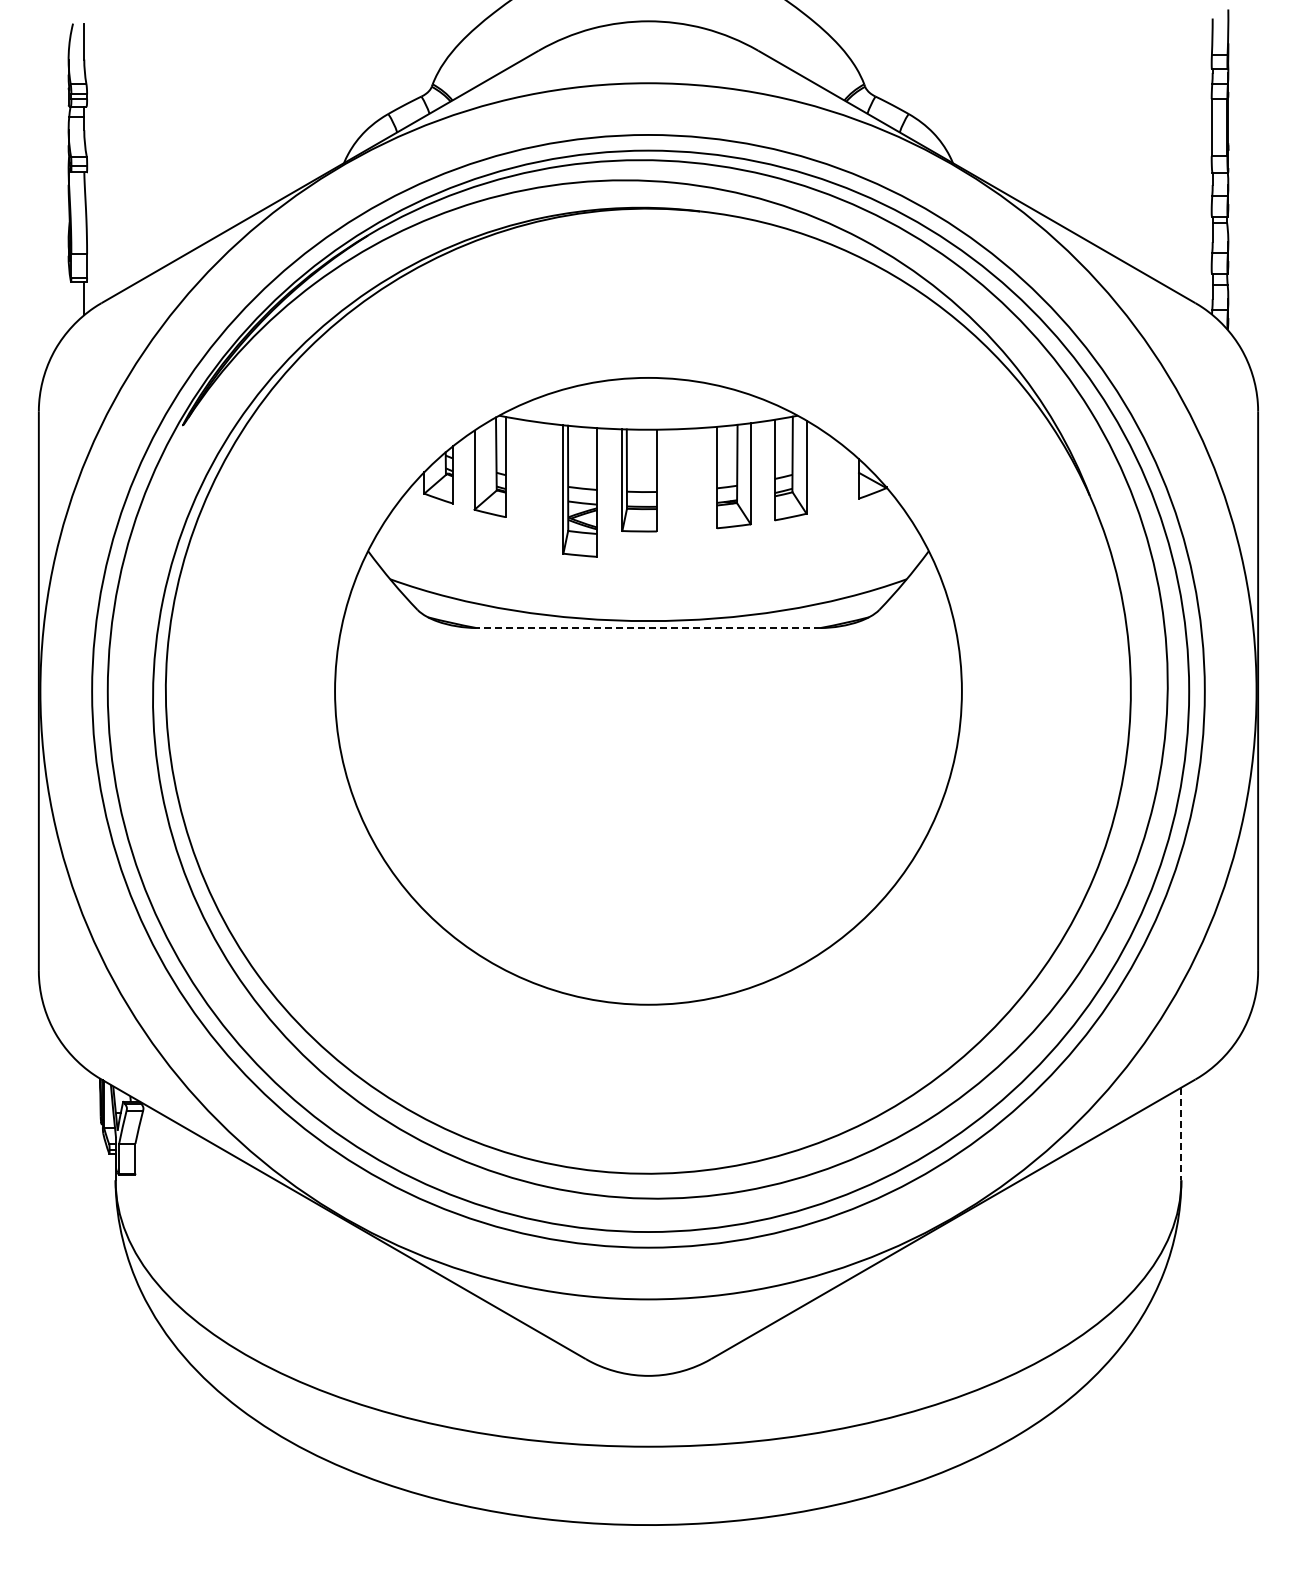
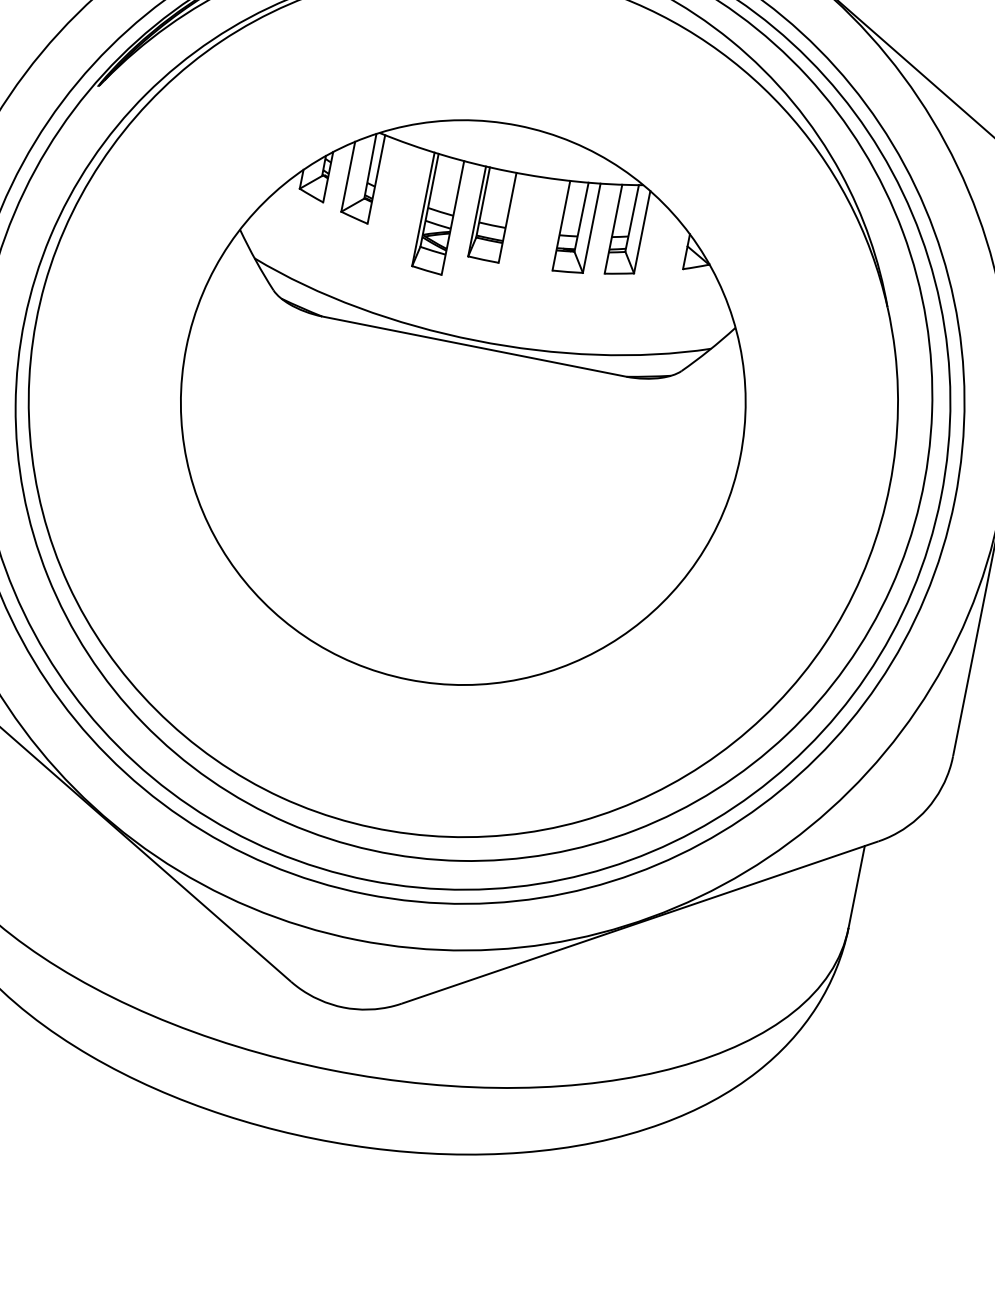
line: (648, 627) -> (474, 346), dashed -> solid
line: (1181, 1134) -> (856, 887), dashed -> solid

